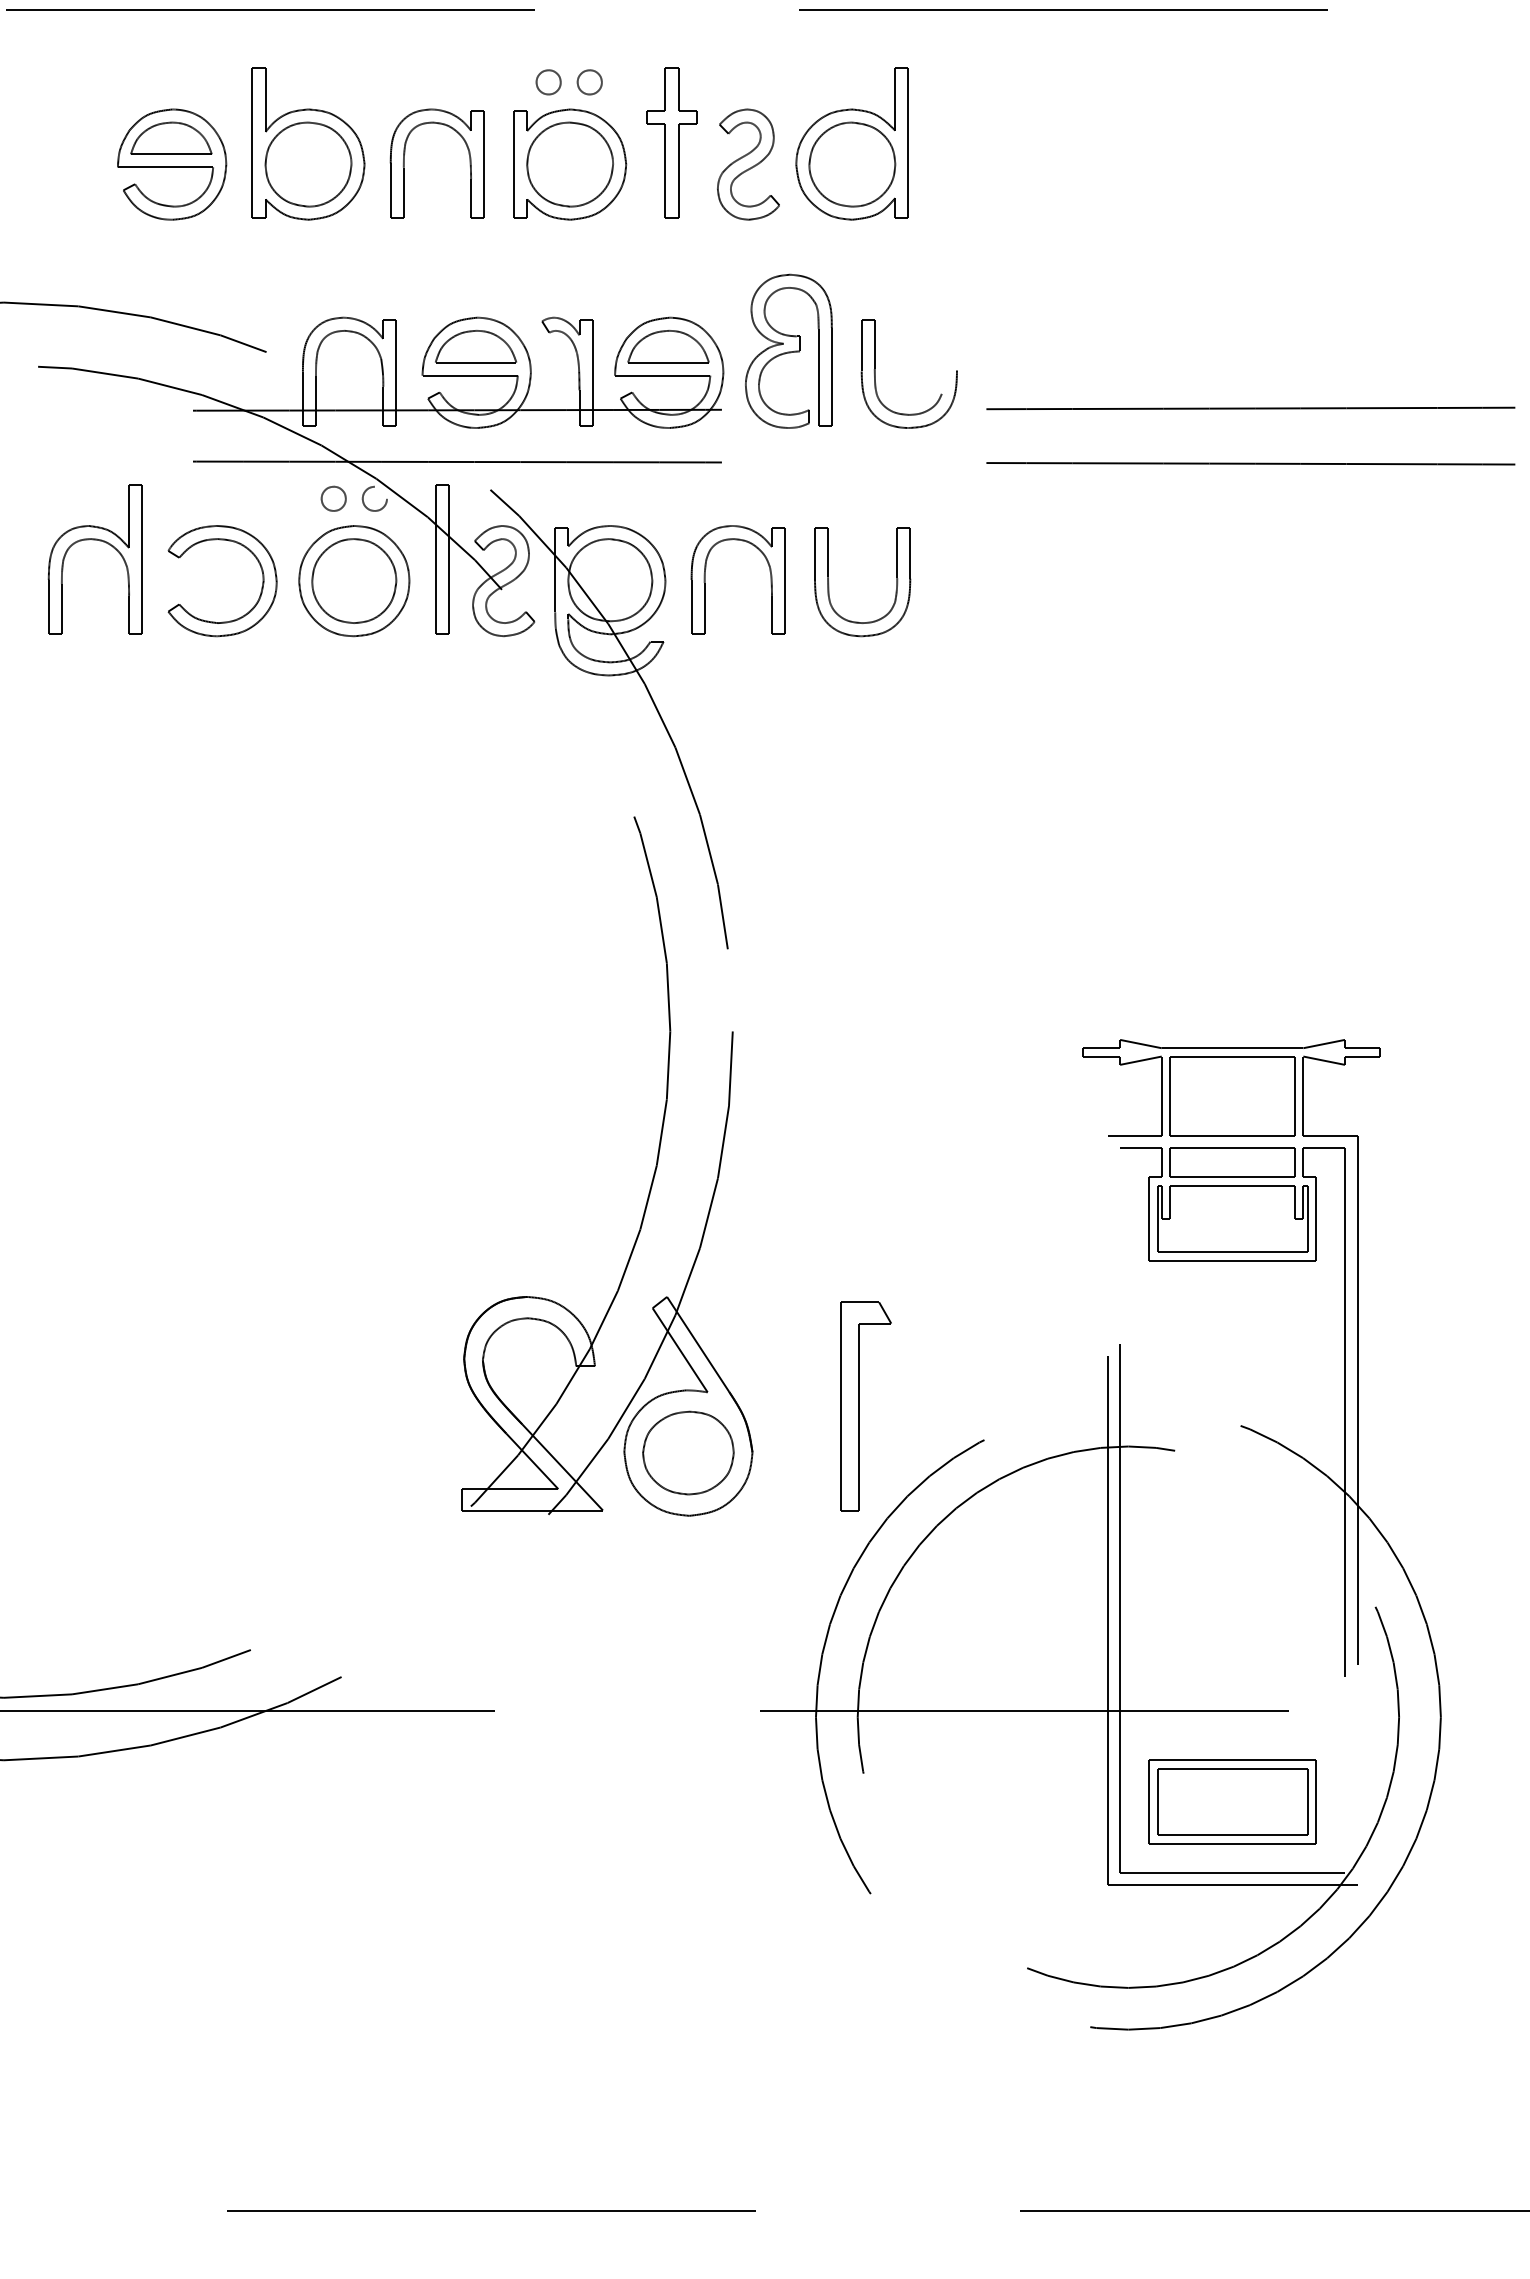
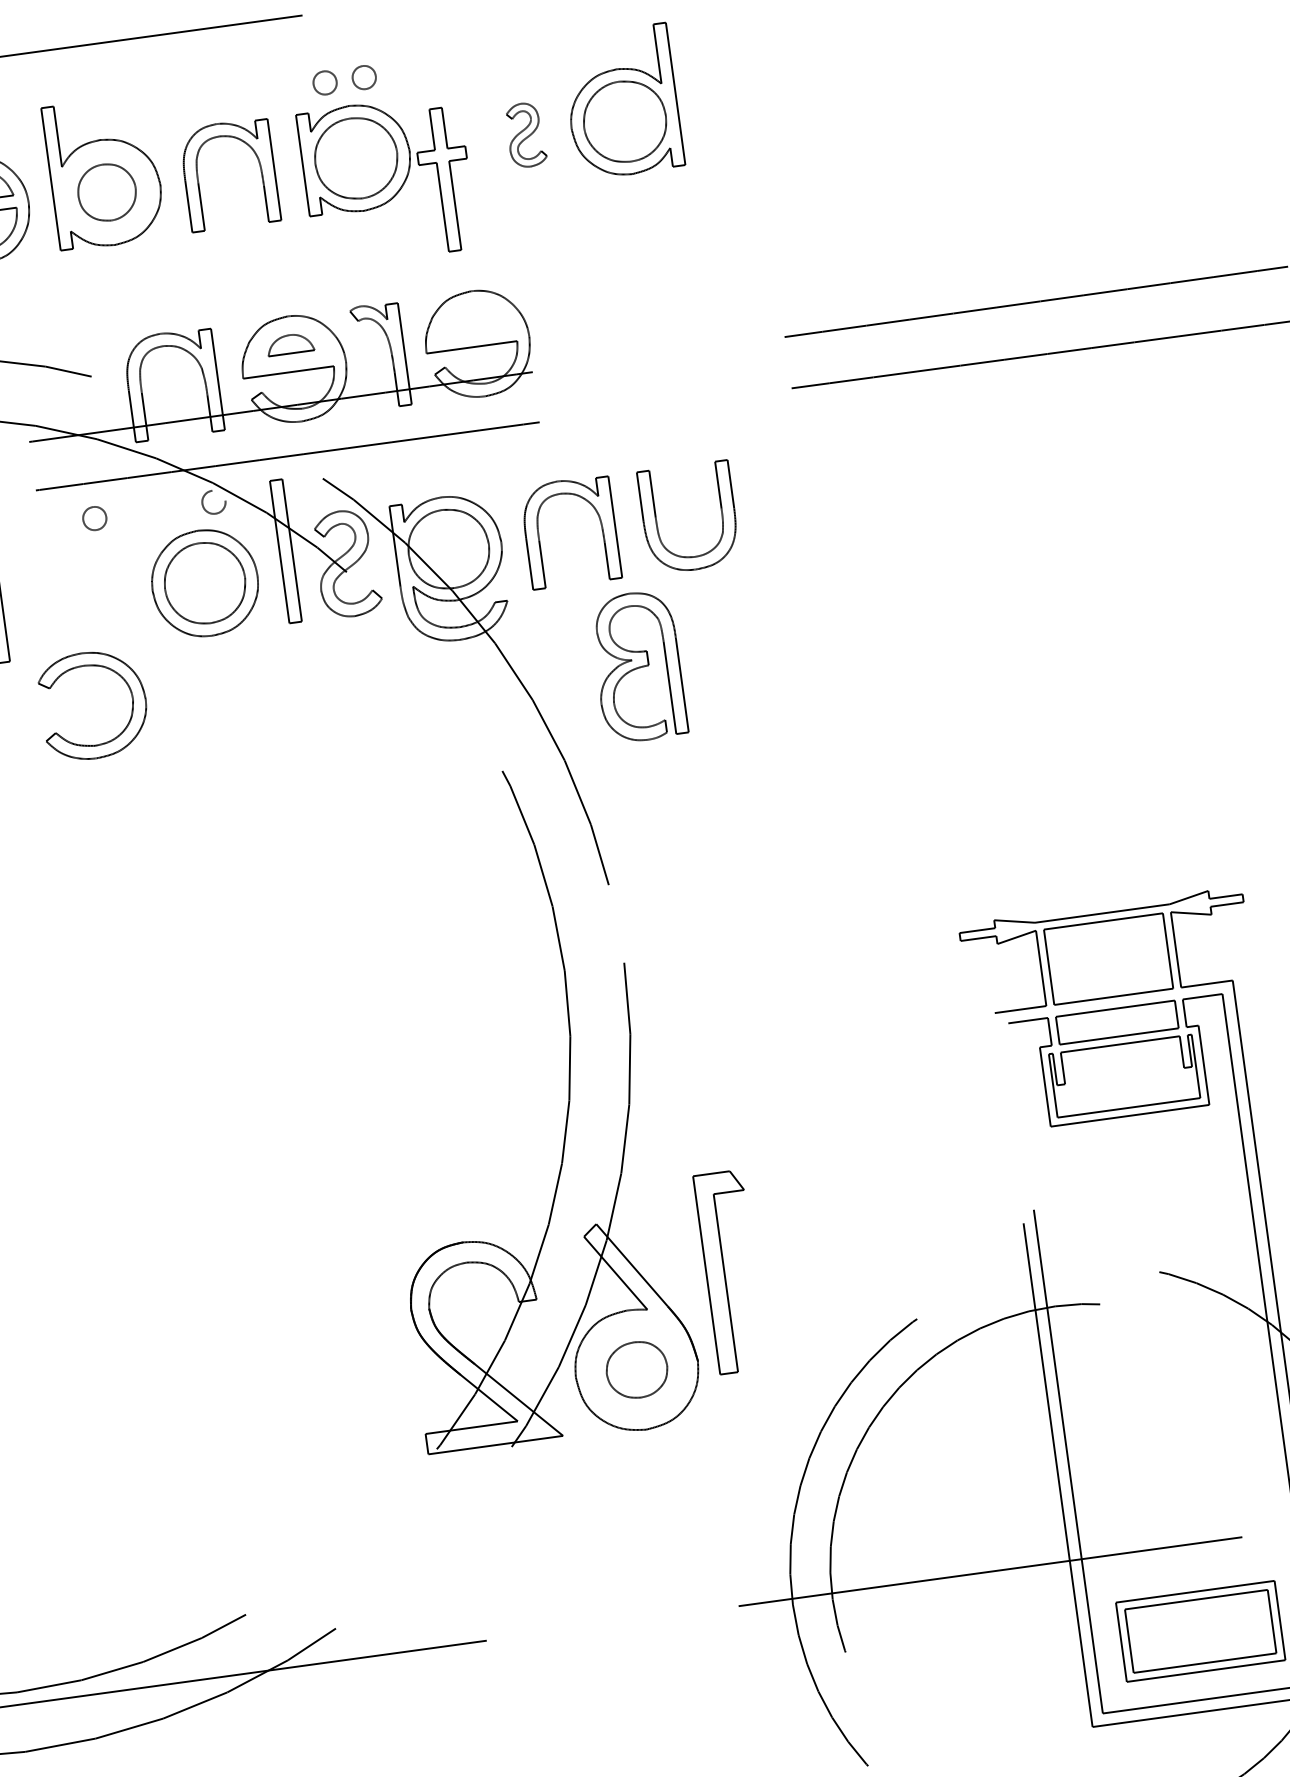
part: (671, 142) -> (444, 179), moved
part: (308, 164) -> (107, 192), size x0.7
part: (748, 164) -> (526, 135), size x0.6
part: (475, 346) -> (289, 344), size x0.6
part: (668, 346) -> (473, 318), removed
part: (788, 350) -> (637, 666), moved
part: (875, 373) -> (674, 317), removed
part: (333, 498) -> (94, 518), moved
part: (260, 591) -> (131, 710), moved
part: (865, 1406) -> (730, 1272), moved
part: (688, 1452) -> (637, 1369), size x0.7

